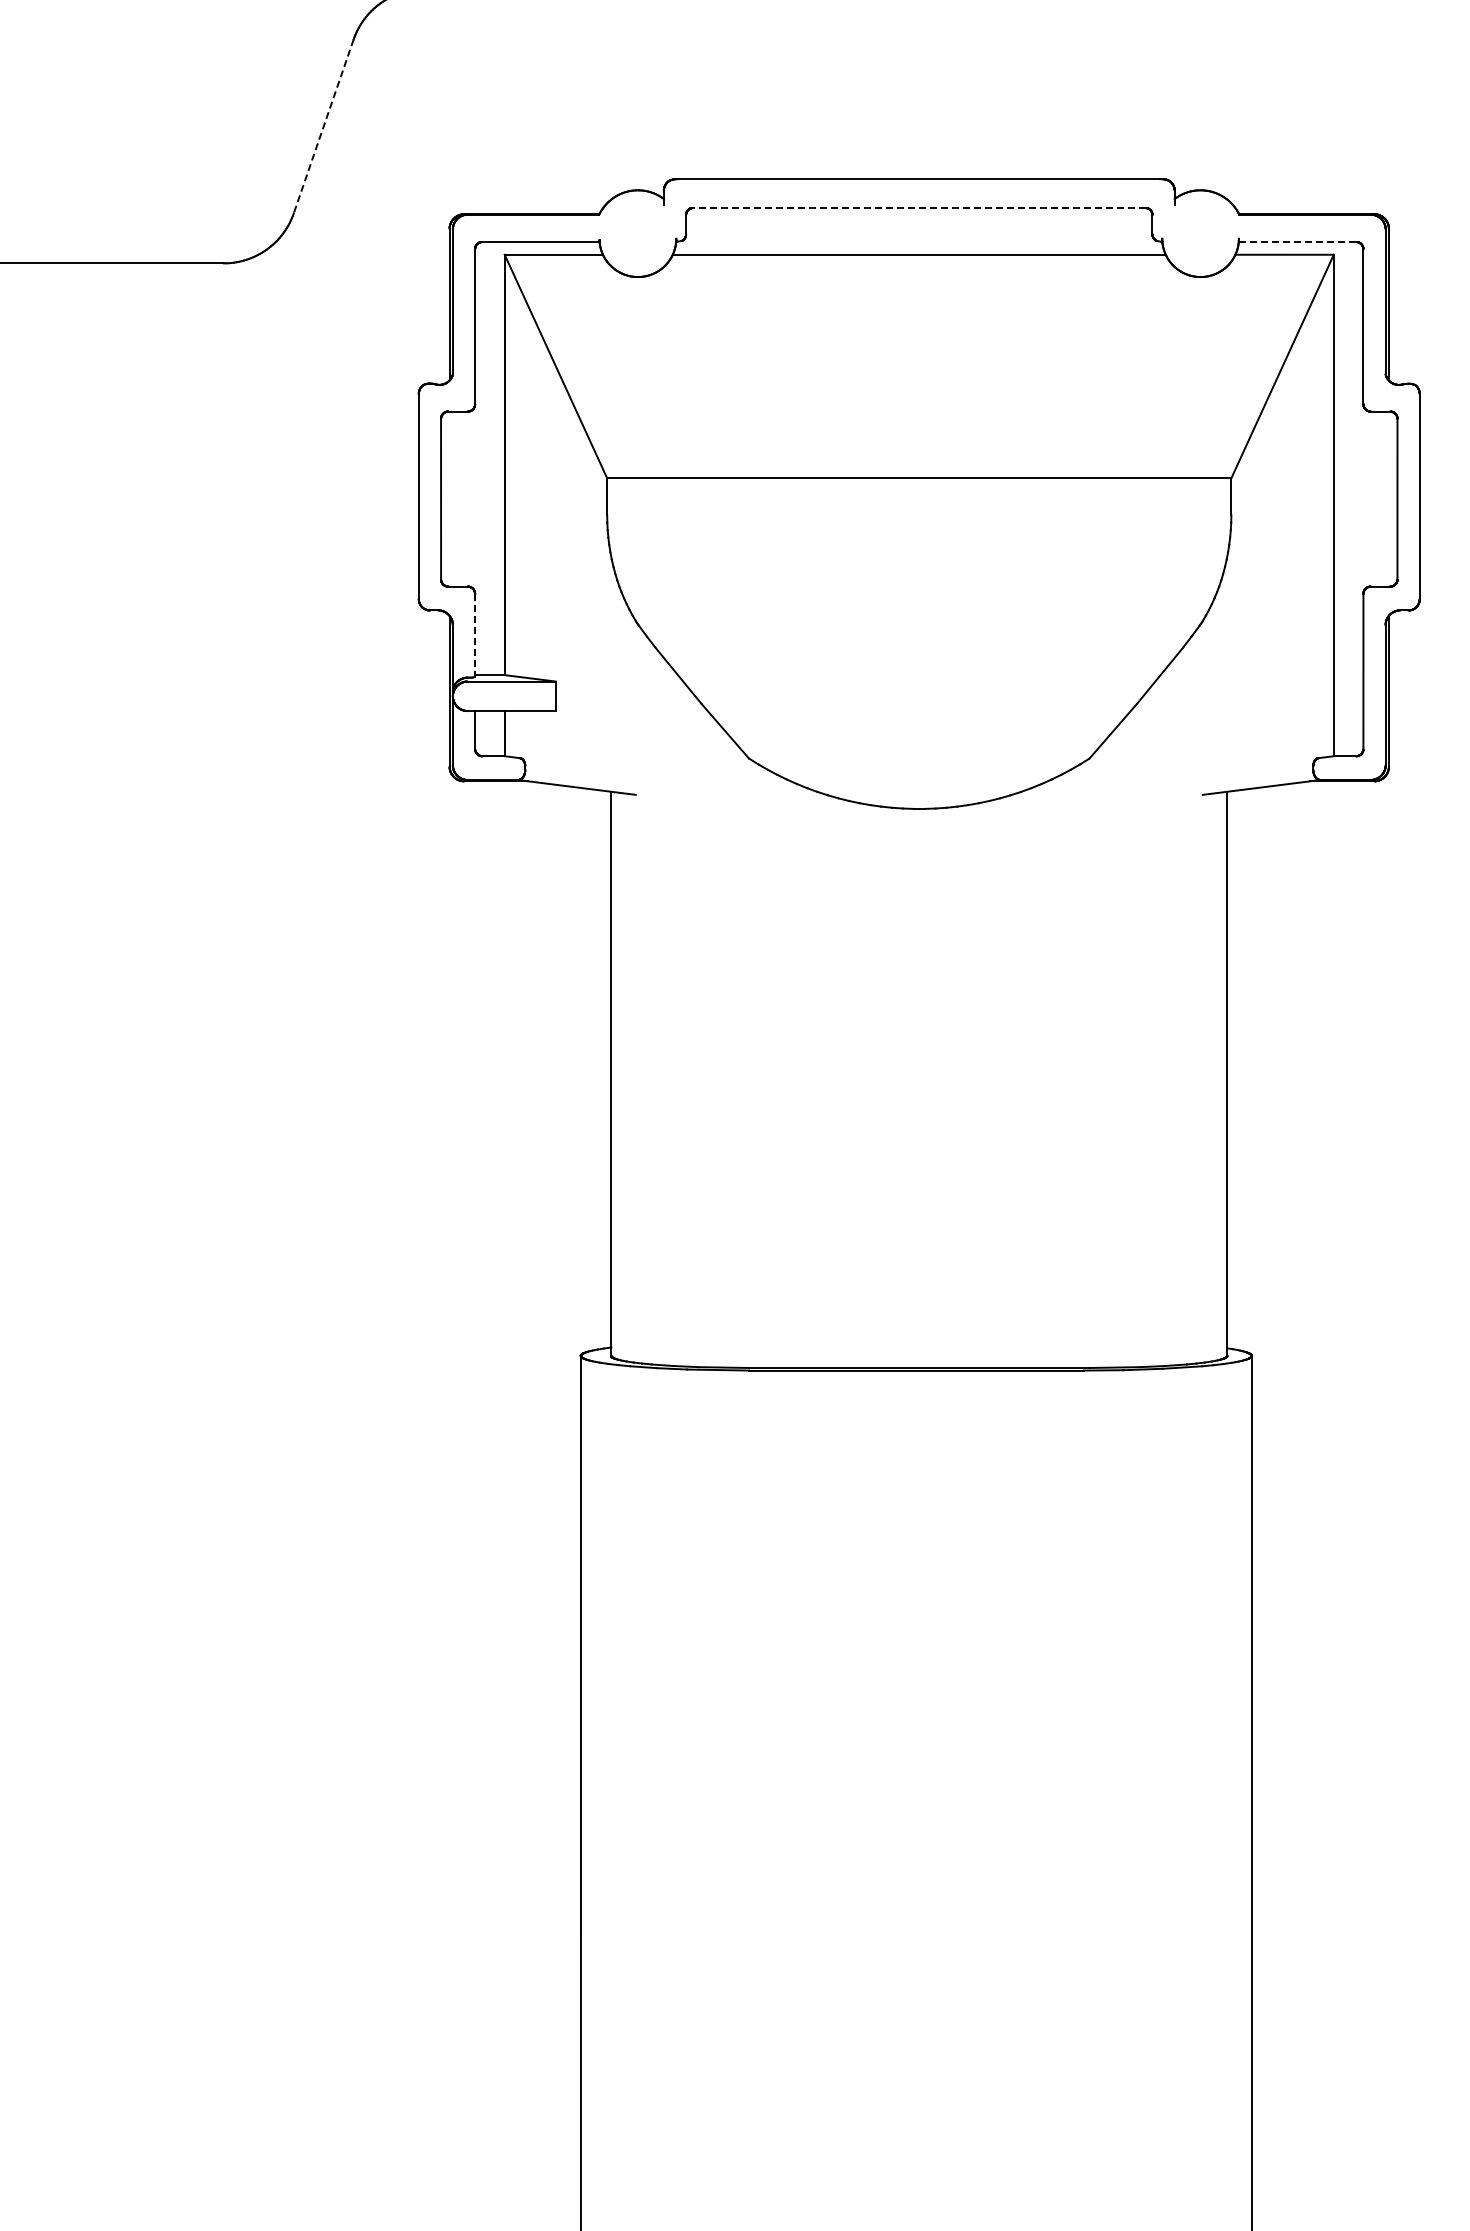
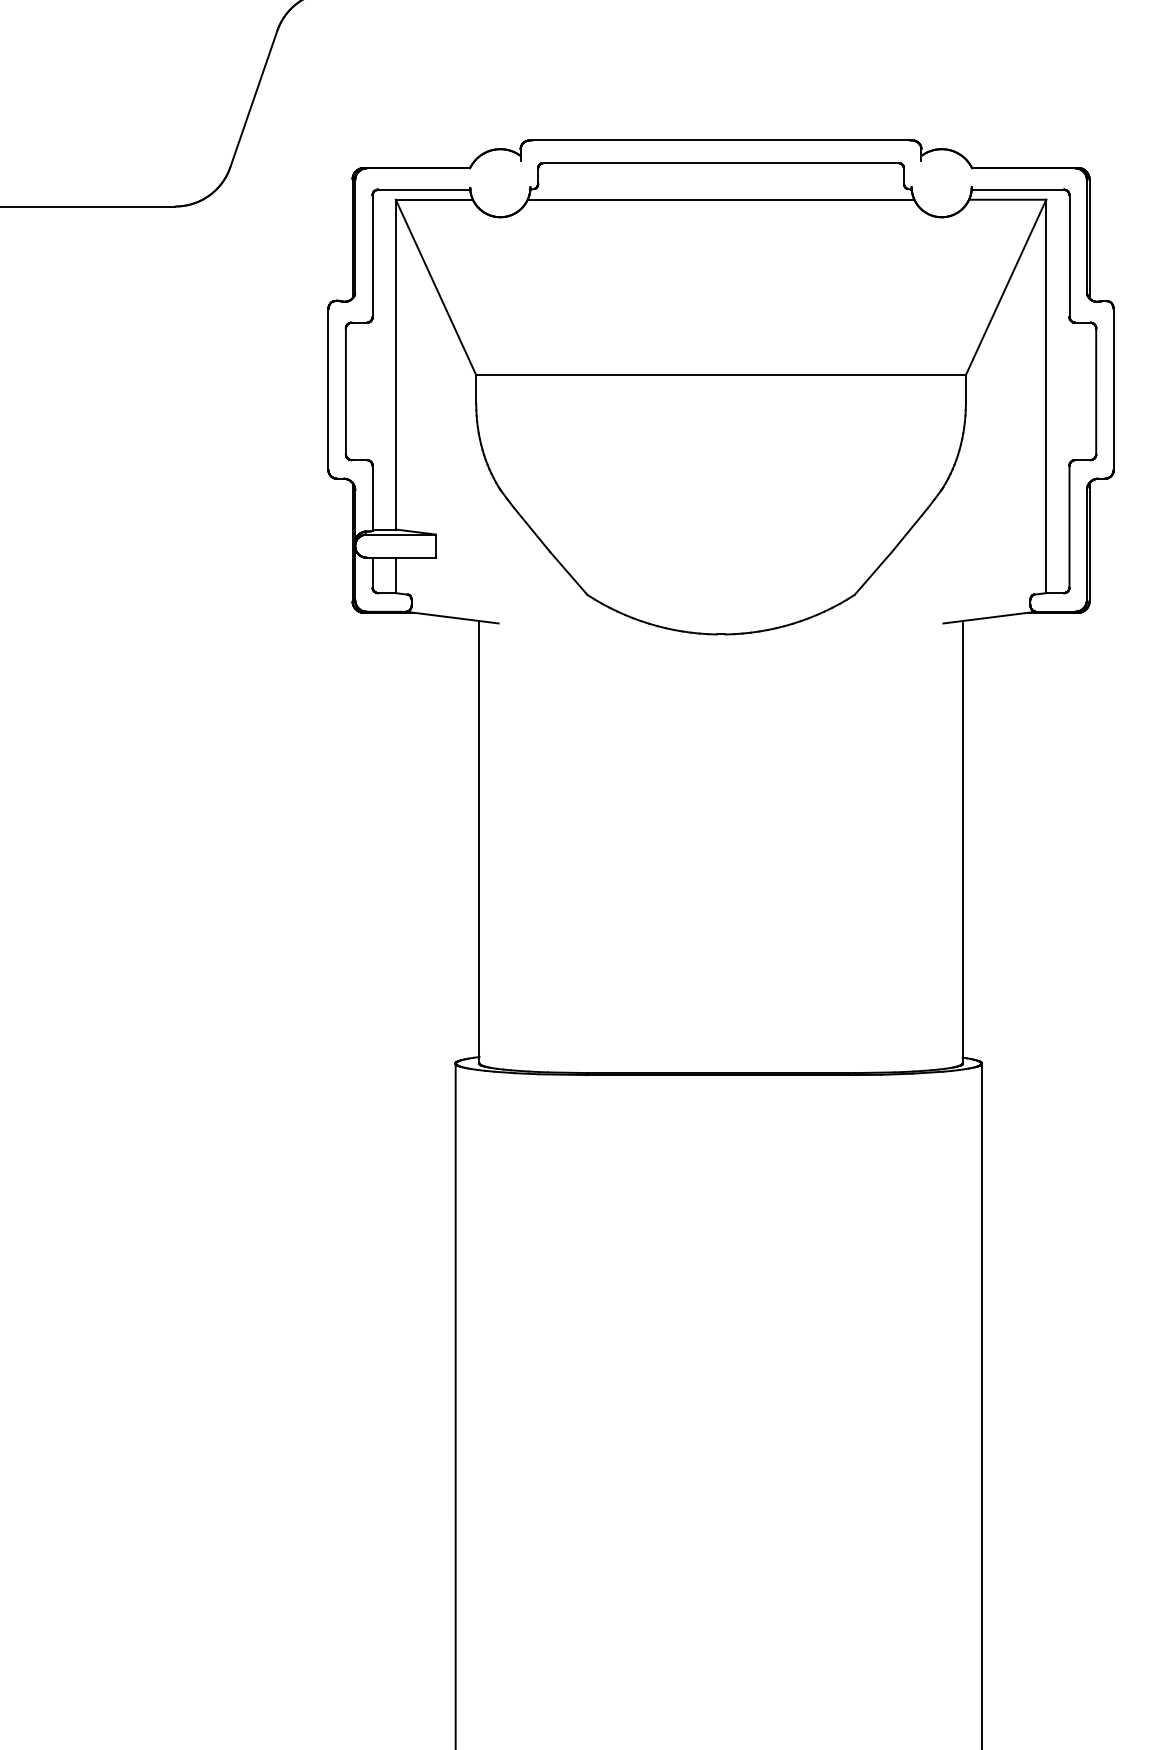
line: (323, 126) -> (253, 99), dashed -> solid
line: (918, 208) -> (720, 163), dashed -> solid
line: (1297, 241) -> (1017, 189), dashed -> solid
line: (475, 635) -> (372, 498), dashed -> solid

